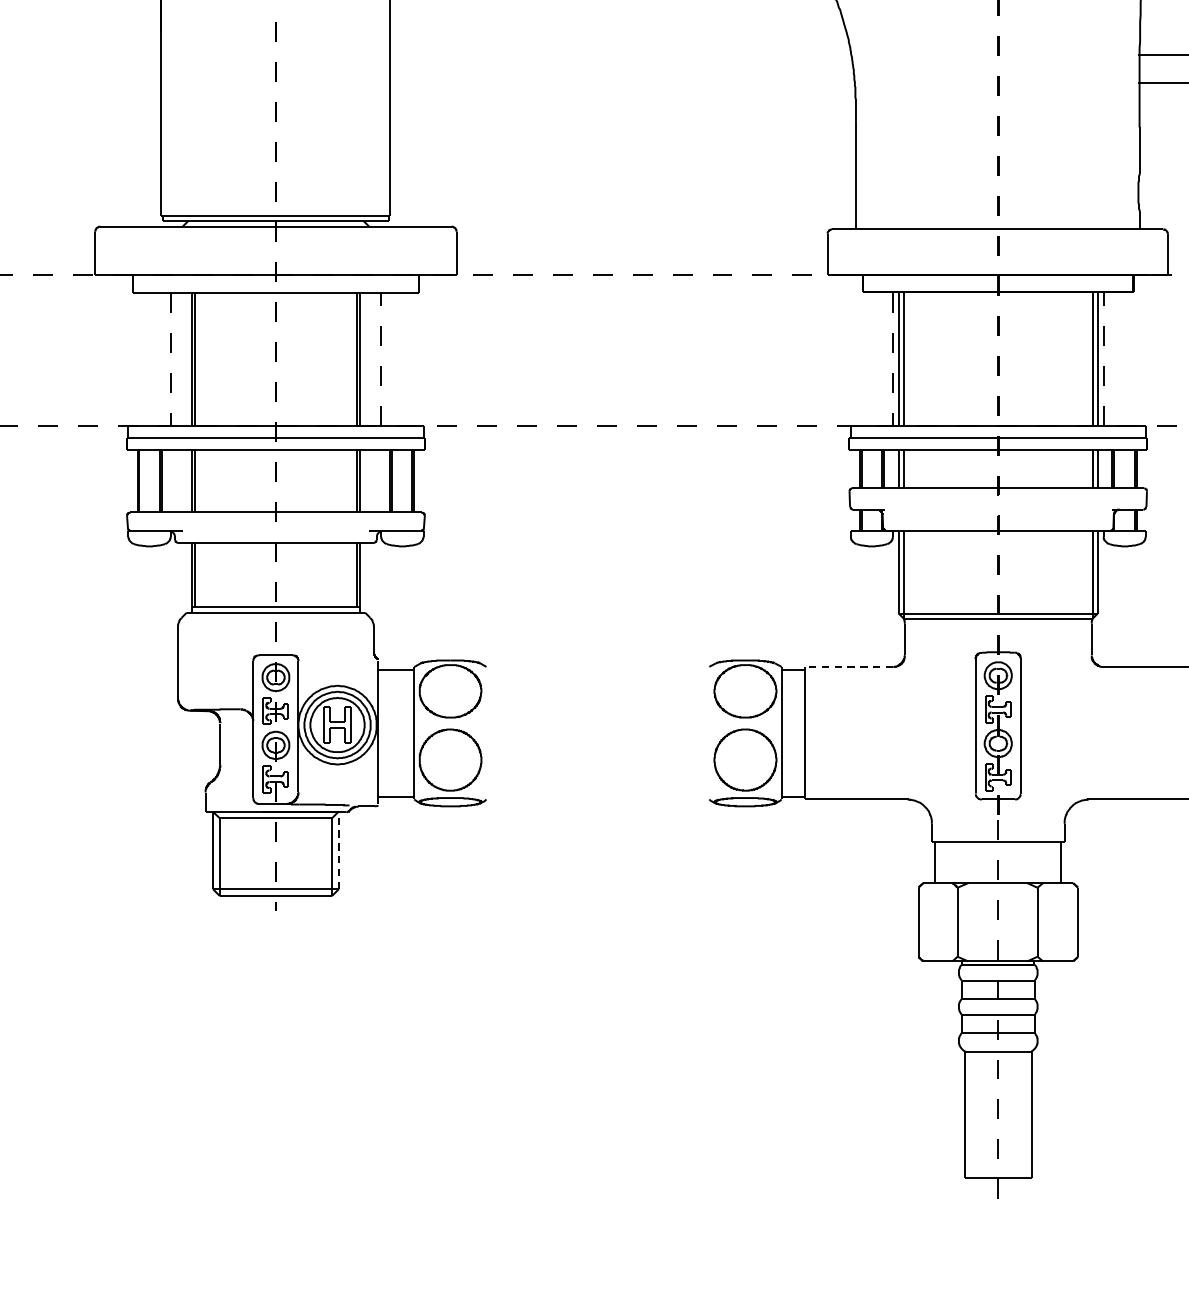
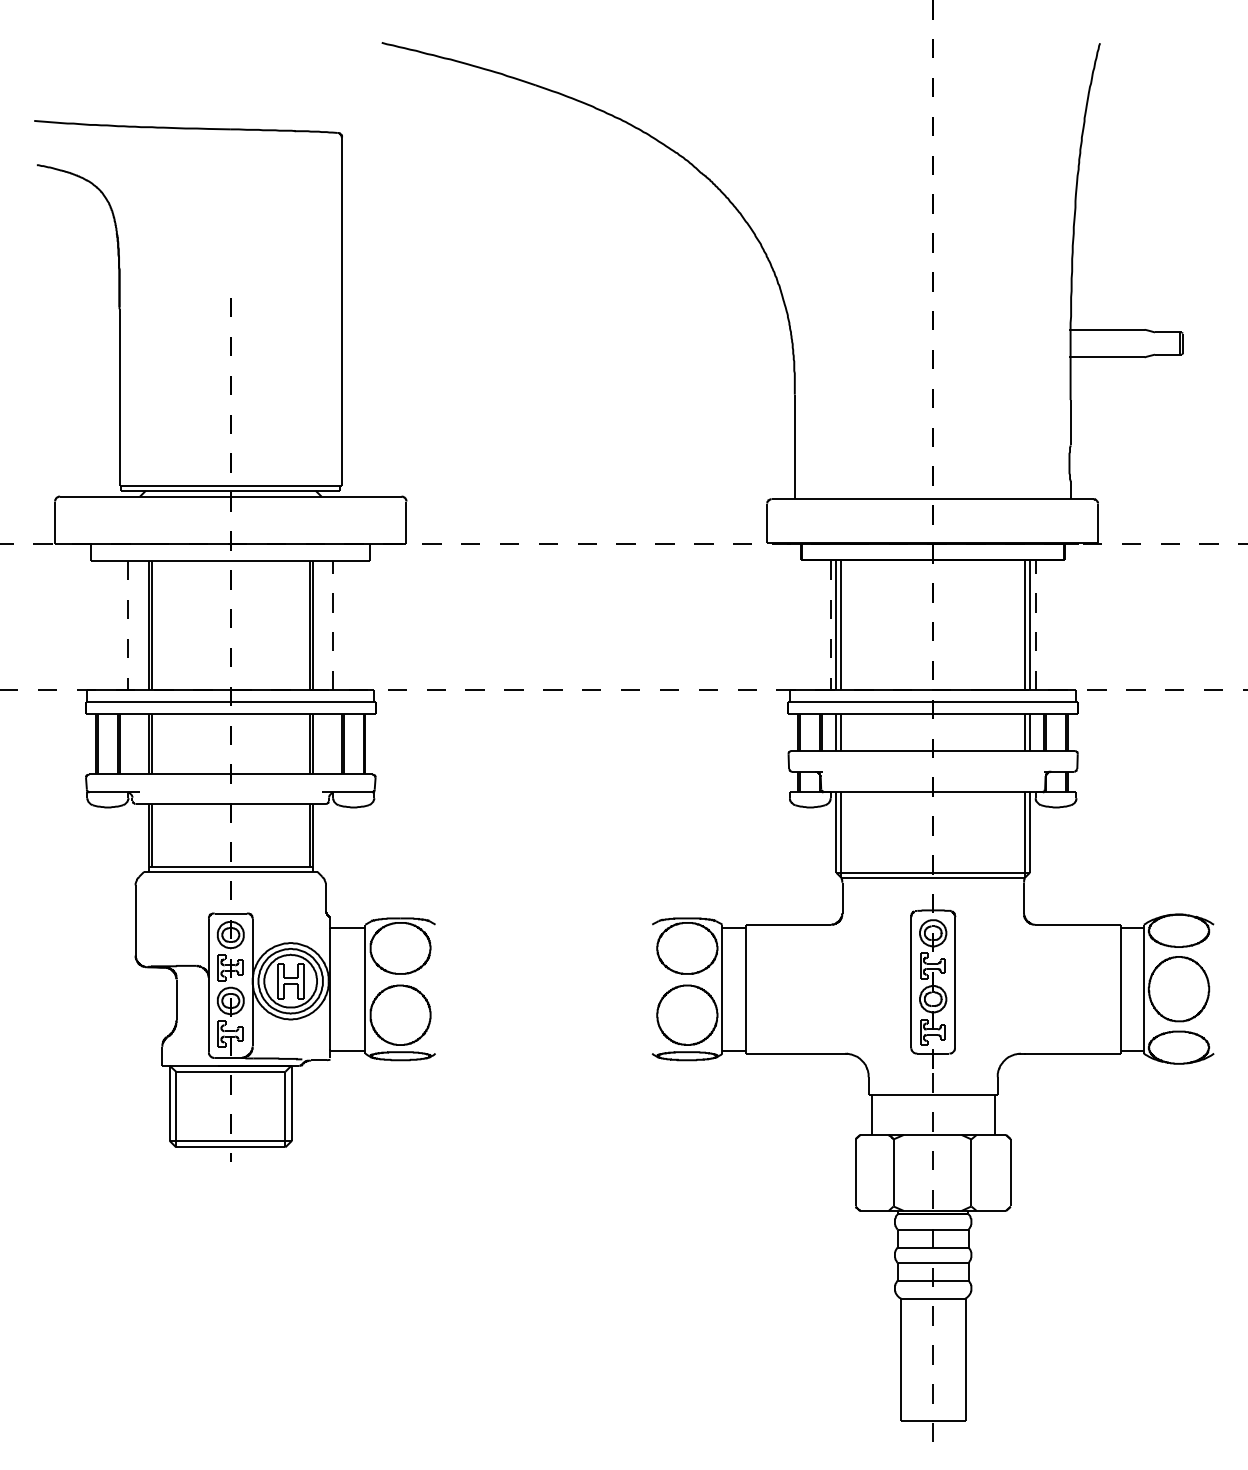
line: (849, 666) -> (788, 924), dashed -> solid
line: (339, 850) -> (292, 1103), dashed -> solid

